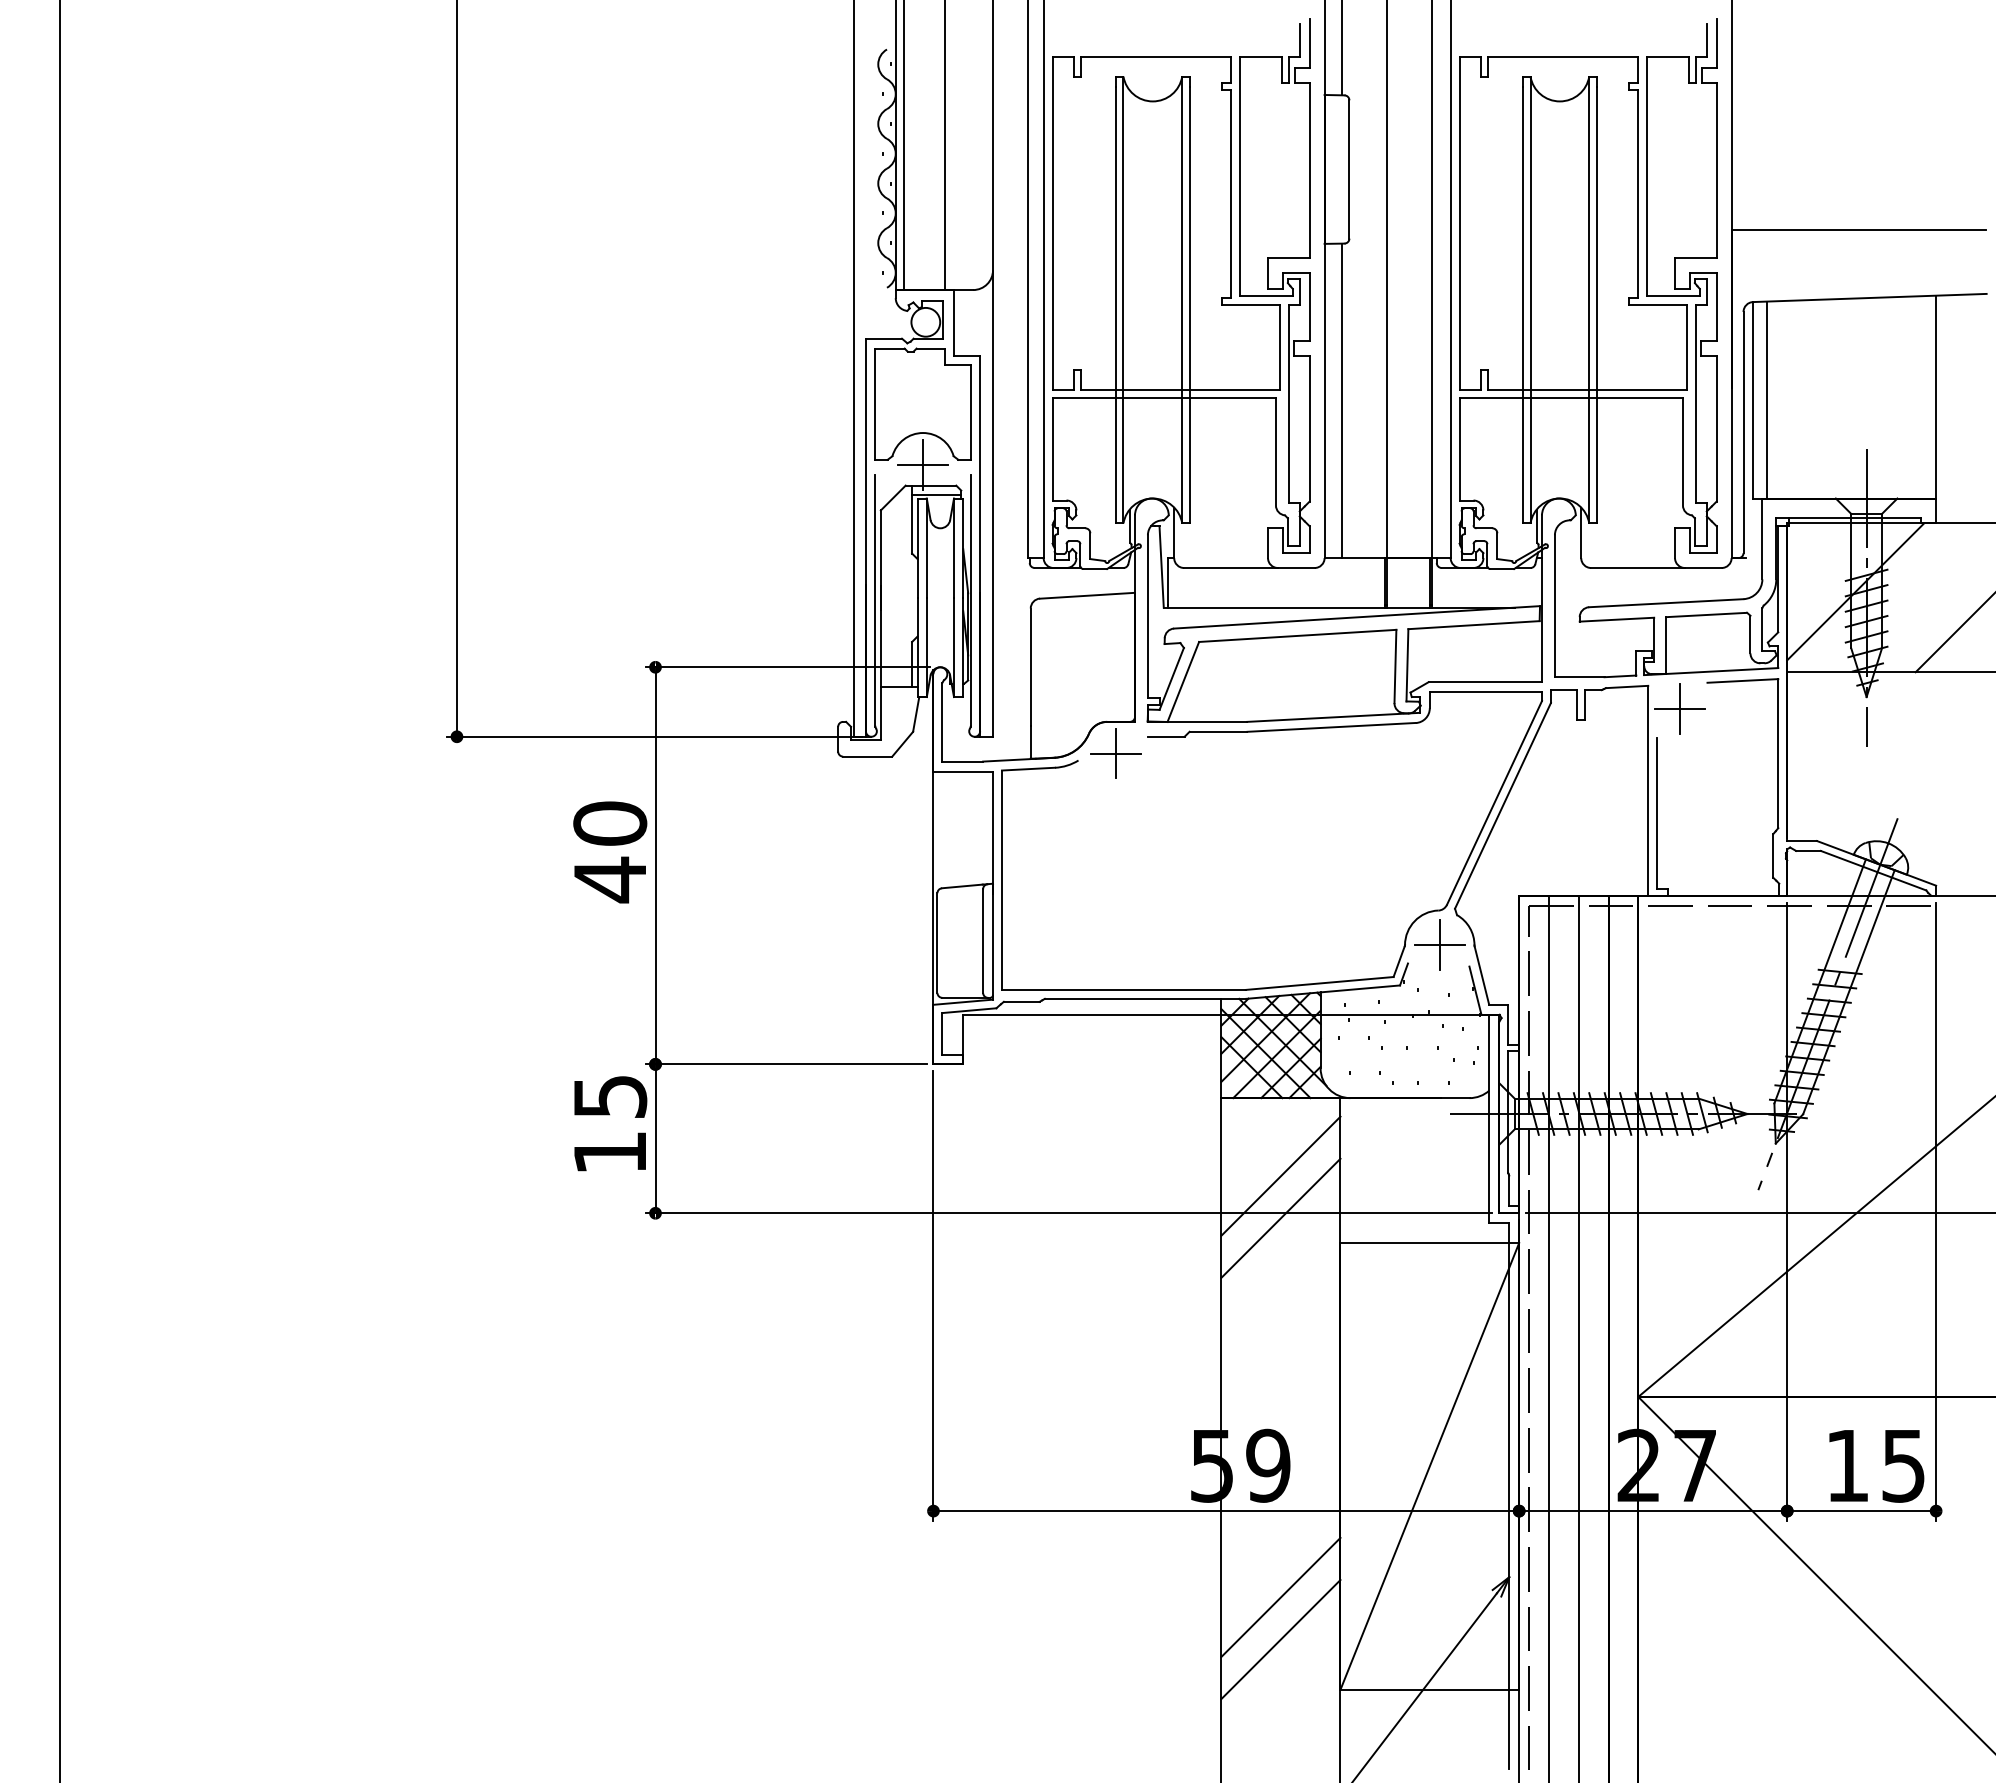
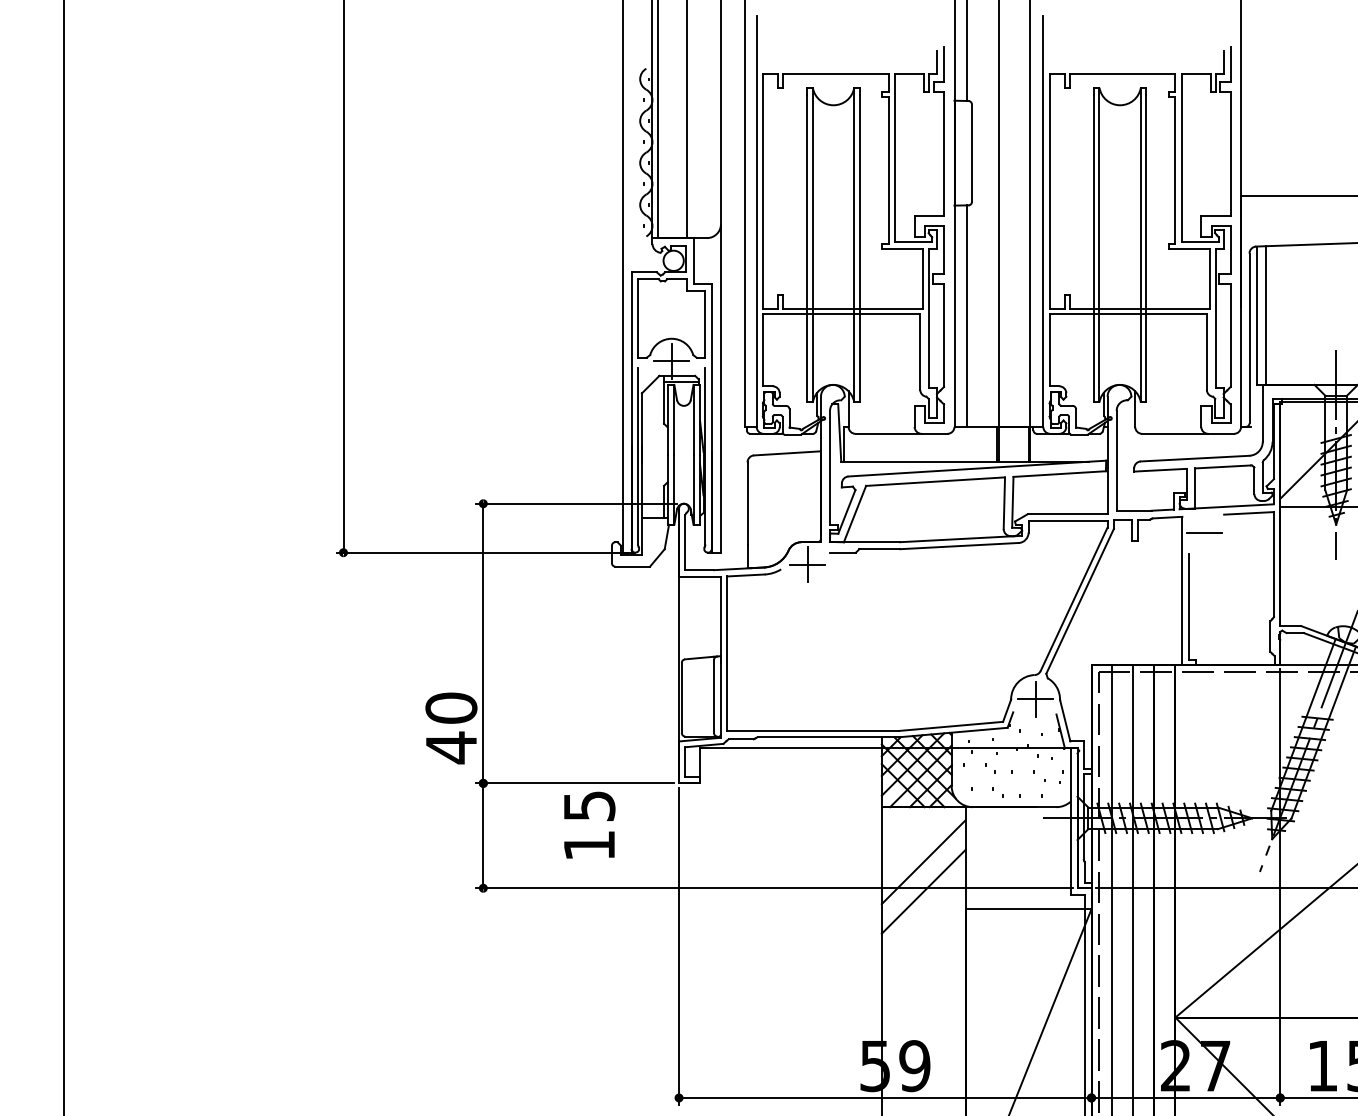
line: (1679, 708) -> (1204, 532), removed
text: (610, 852) -> (451, 728), moved
text: (610, 1123) -> (589, 825), moved

